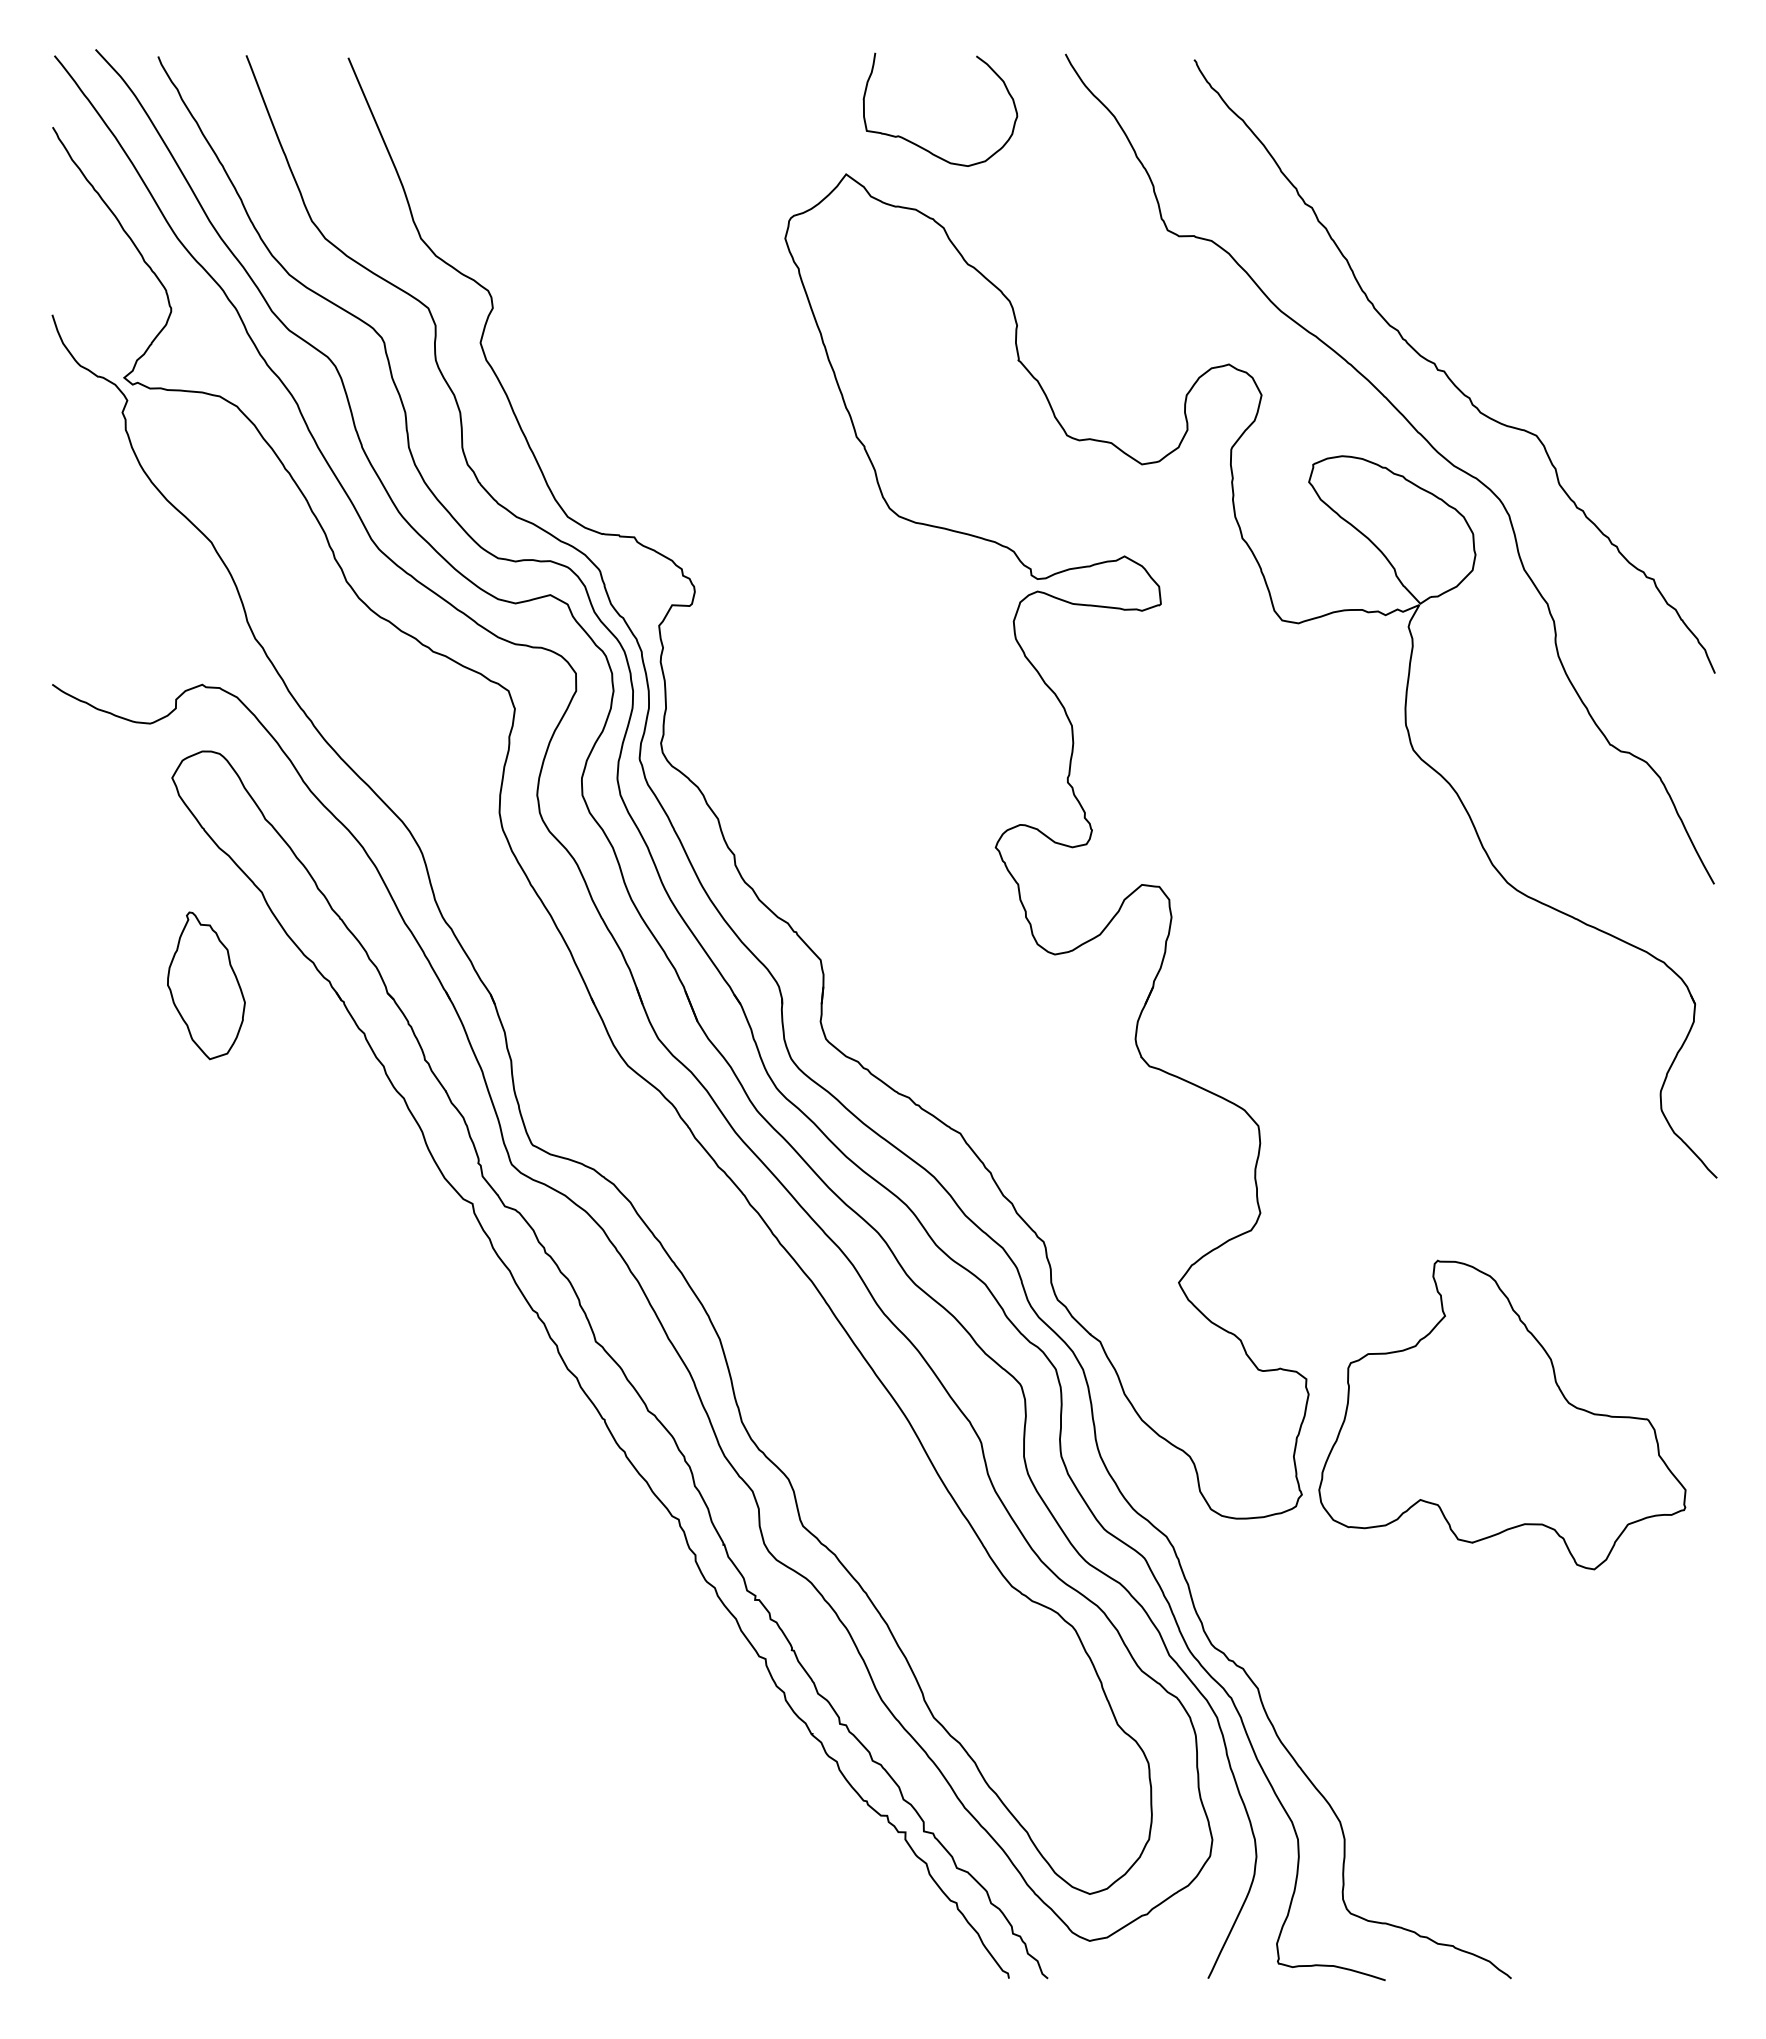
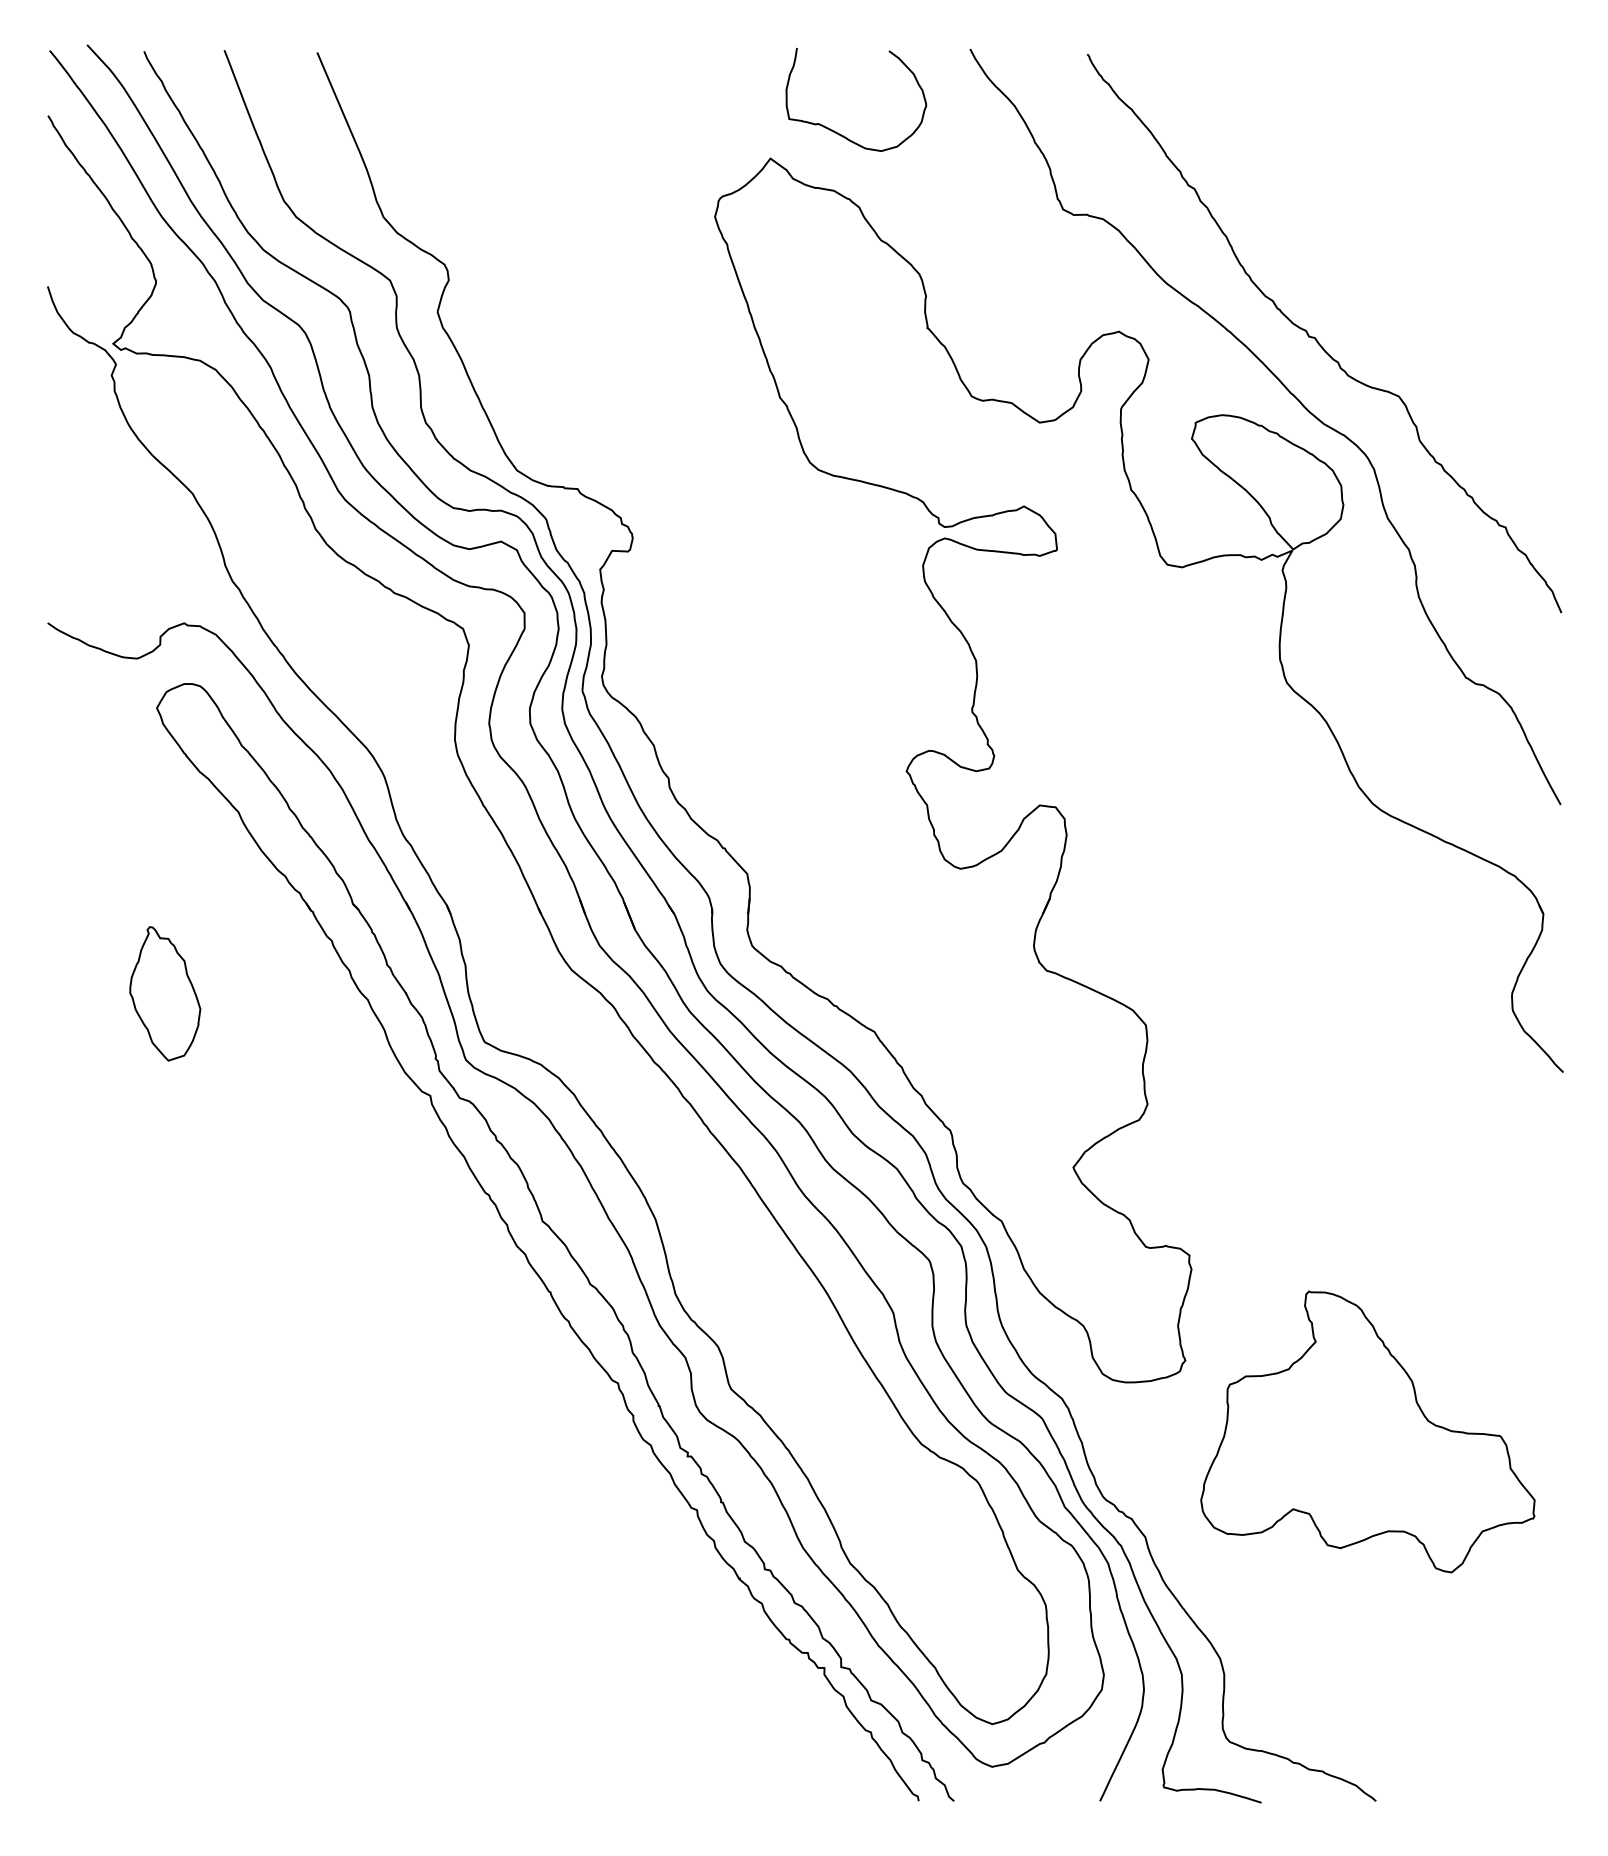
part: (206, 985) -> (165, 993), moved
part: (1502, 1414) -> (1367, 1431), moved

